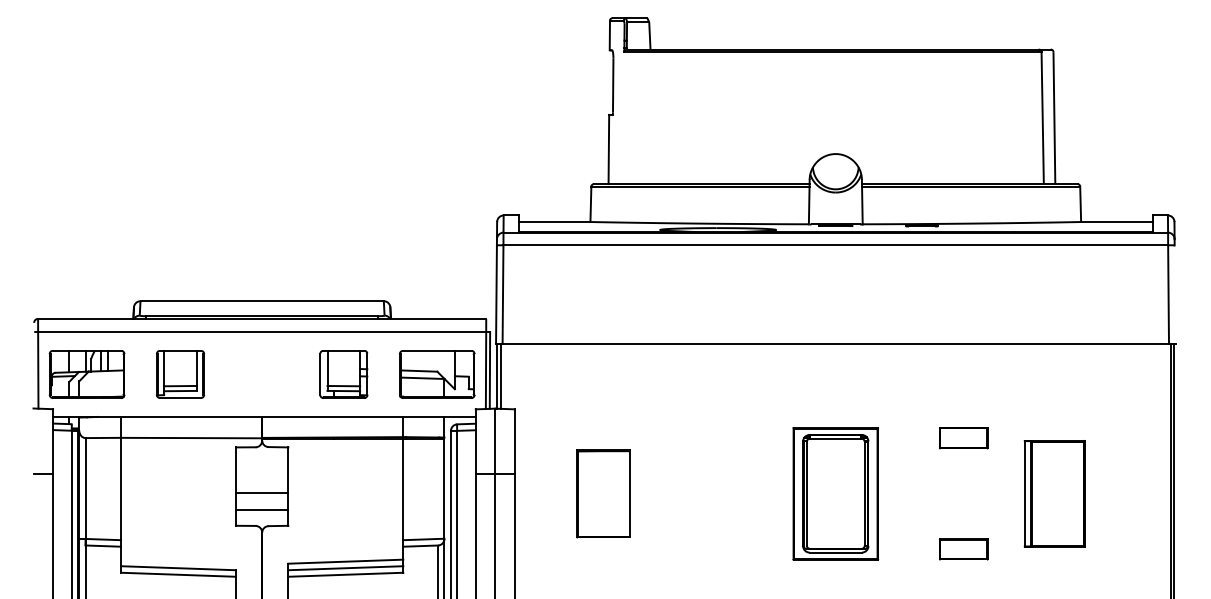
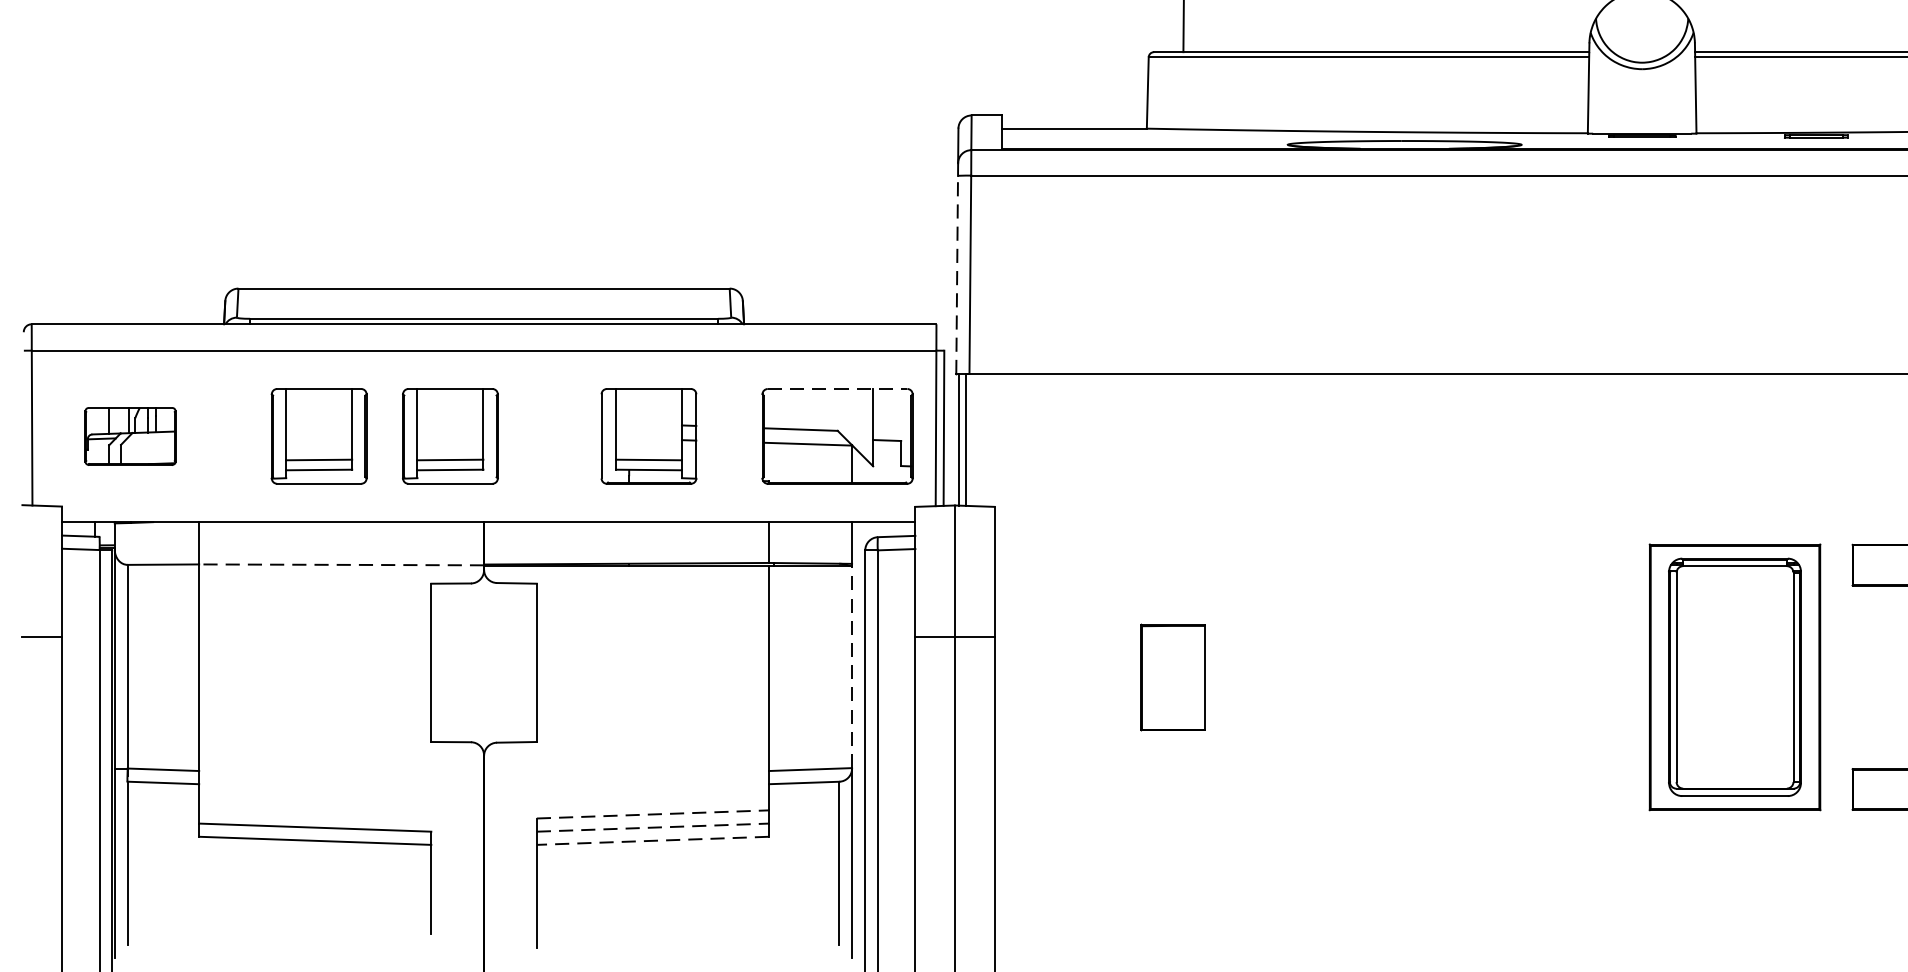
line: (496, 293) -> (957, 272), solid -> dashed
line: (437, 350) -> (838, 388), solid -> dashed
part: (86, 374) -> (129, 436), size x0.6
part: (245, 374) -> (450, 436), added
line: (191, 438) -> (341, 565), solid -> dashed
line: (444, 488) -> (852, 666), solid -> dashed
line: (262, 493) -> (484, 676), removed
part: (603, 493) -> (1173, 676), size x0.6
part: (835, 493) -> (1734, 676), moved
line: (262, 510) -> (484, 711), removed
line: (345, 561) -> (652, 814), solid -> dashed
line: (345, 568) -> (652, 828), solid -> dashed
line: (345, 574) -> (652, 840), solid -> dashed

